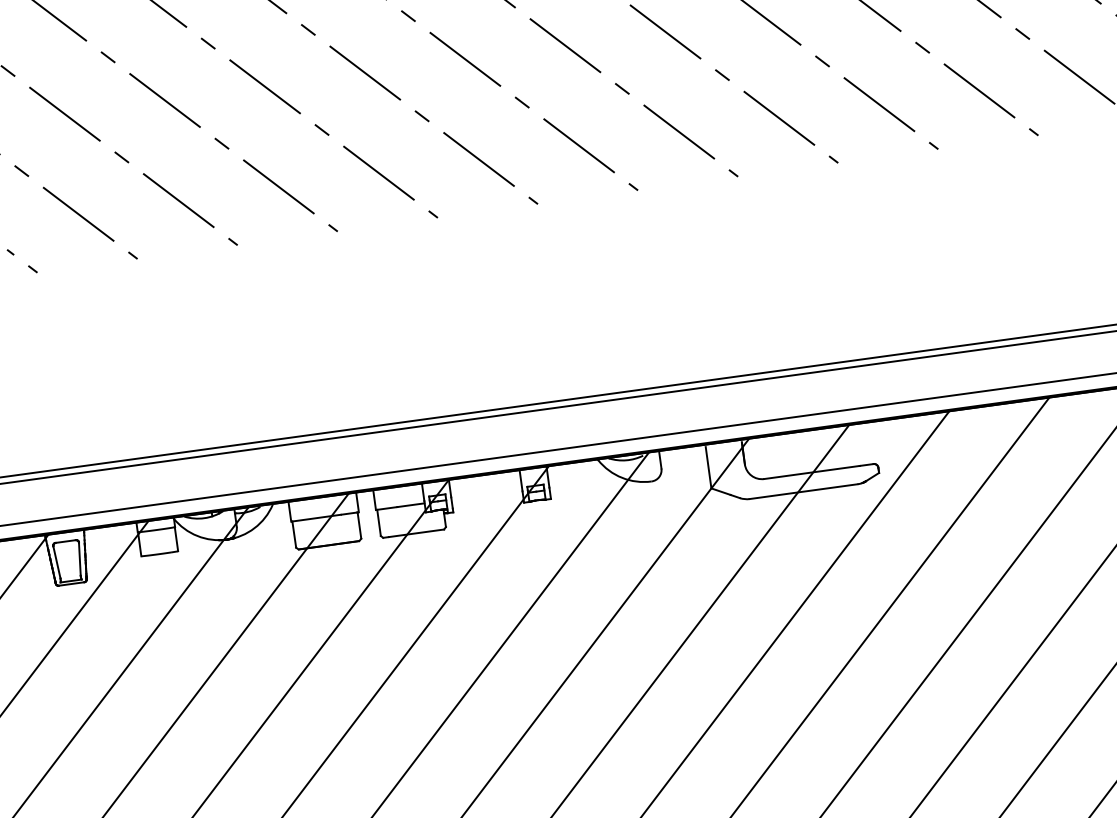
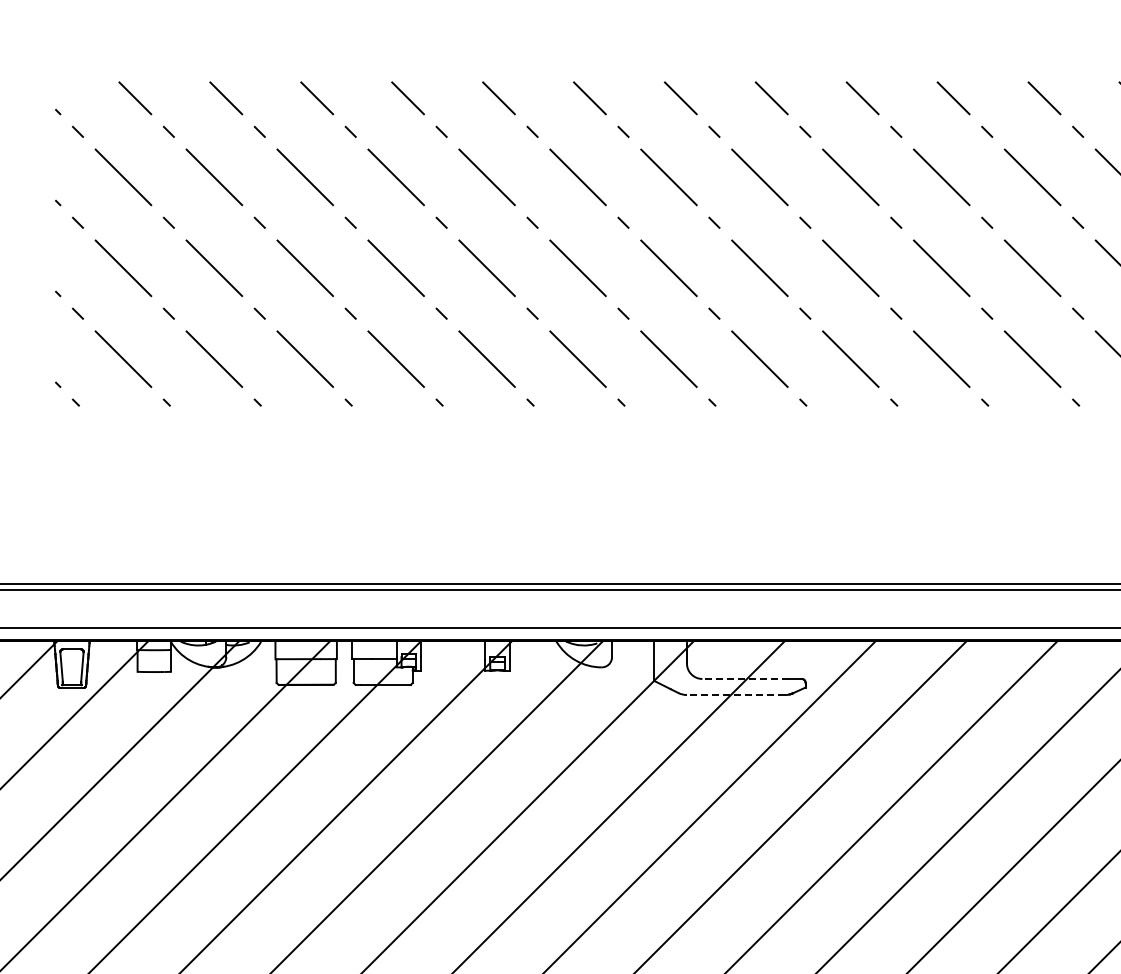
line: (811, 472) -> (745, 678), solid -> dashed
line: (803, 492) -> (735, 695), solid -> dashed

